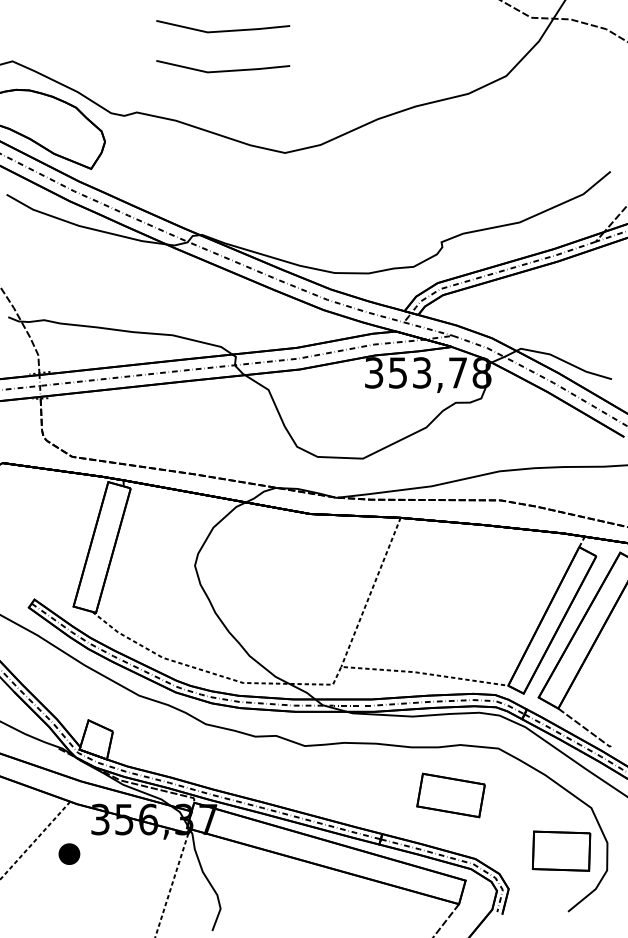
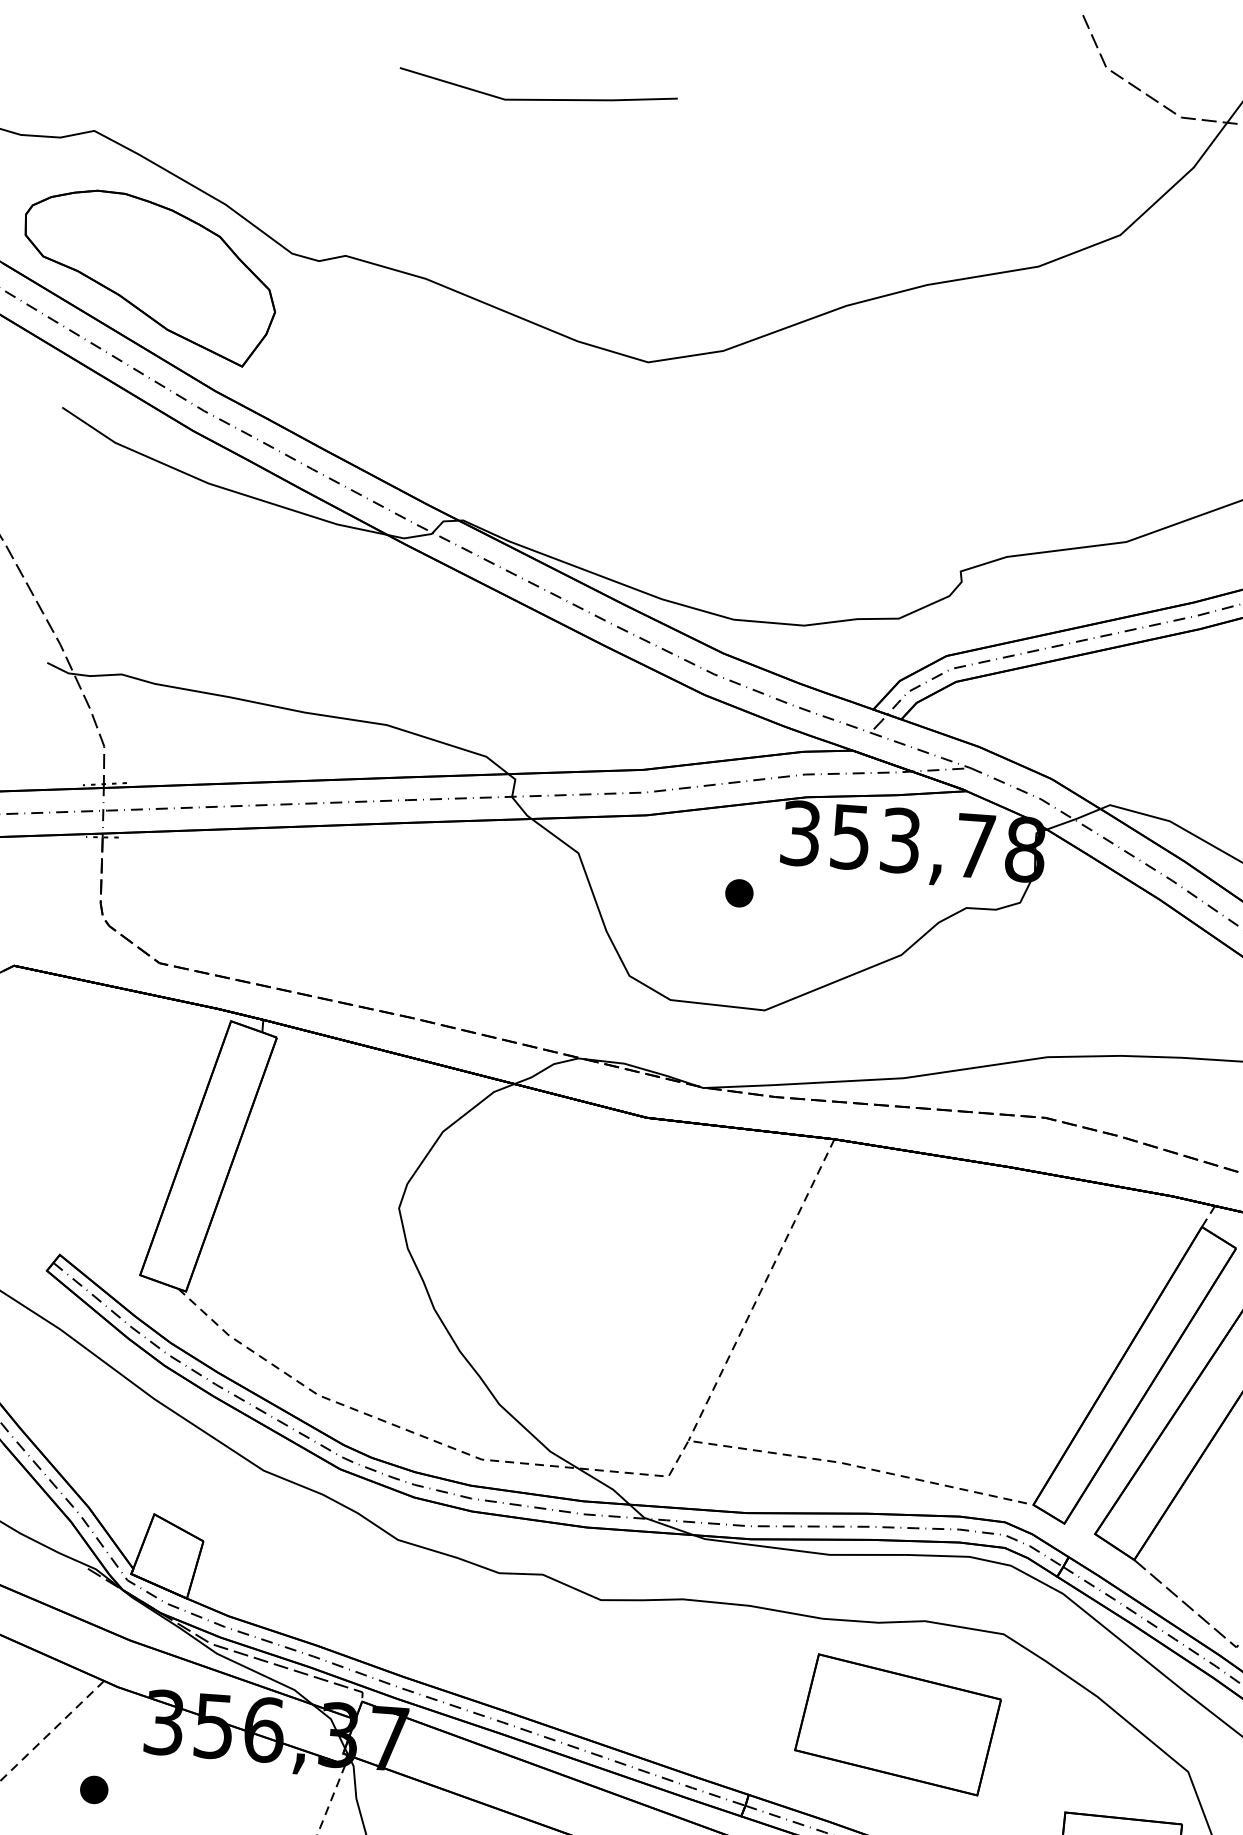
line: (223, 70) -> (532, 181), removed
part: (346, 403) -> (738, 893), added
part: (450, 795) -> (896, 1724), size x1.43
part: (68, 853) -> (92, 1788), size x0.62

